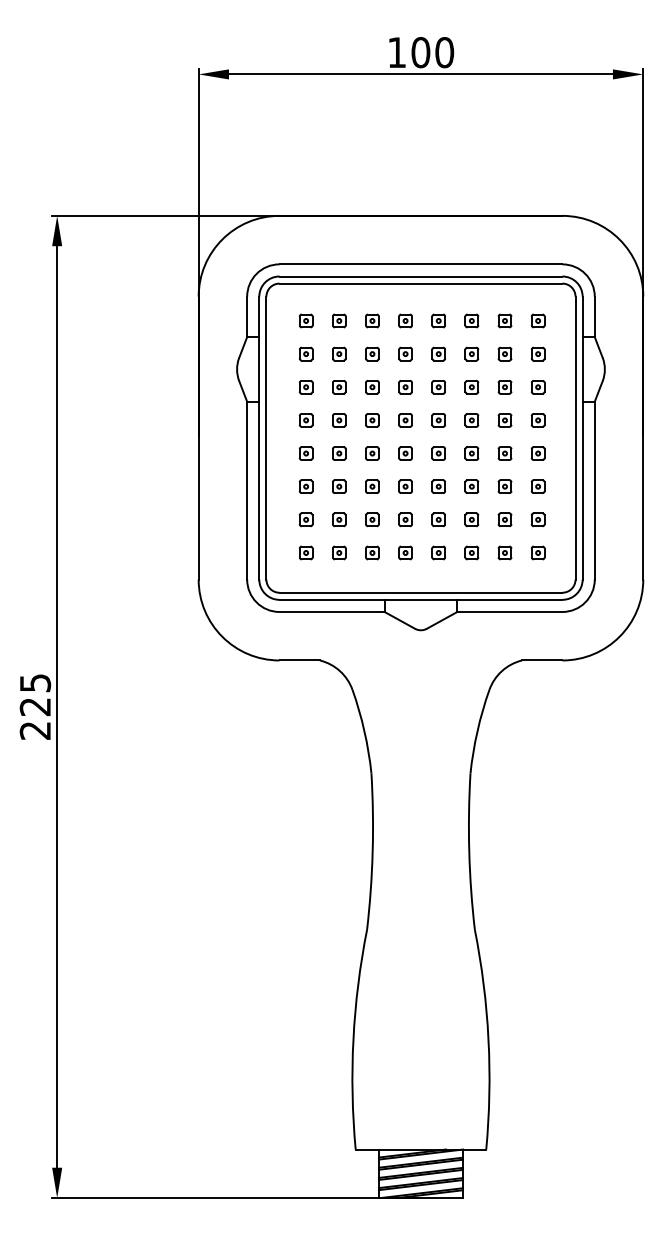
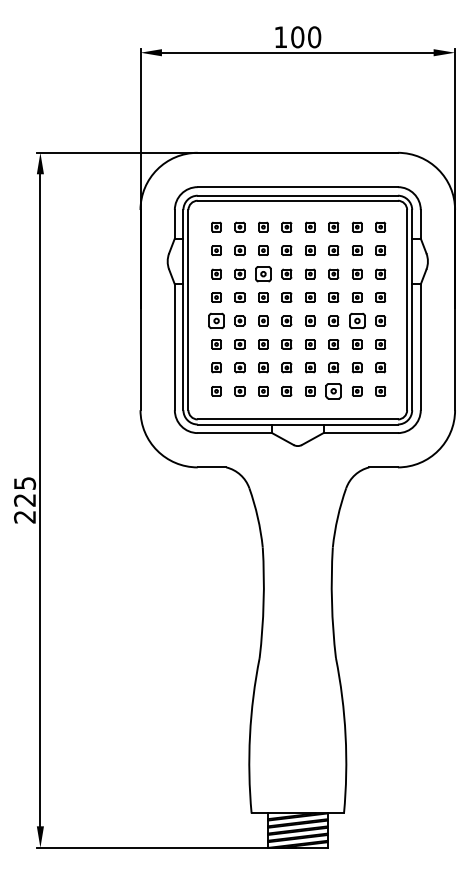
part: (372, 386) -> (263, 273), size x1.6
part: (306, 452) -> (216, 320), size x1.6
part: (503, 452) -> (356, 320), size x1.6
part: (471, 553) -> (333, 391), size x1.6

